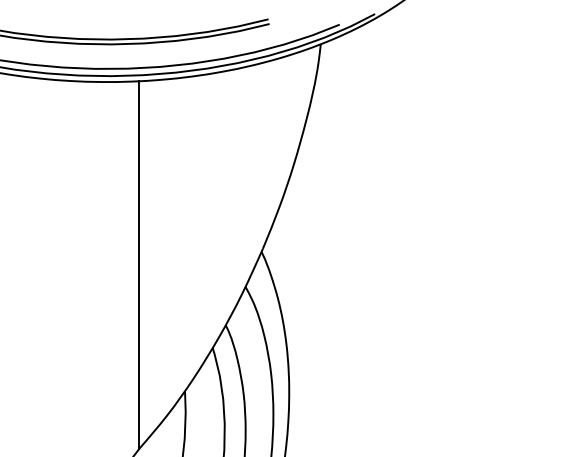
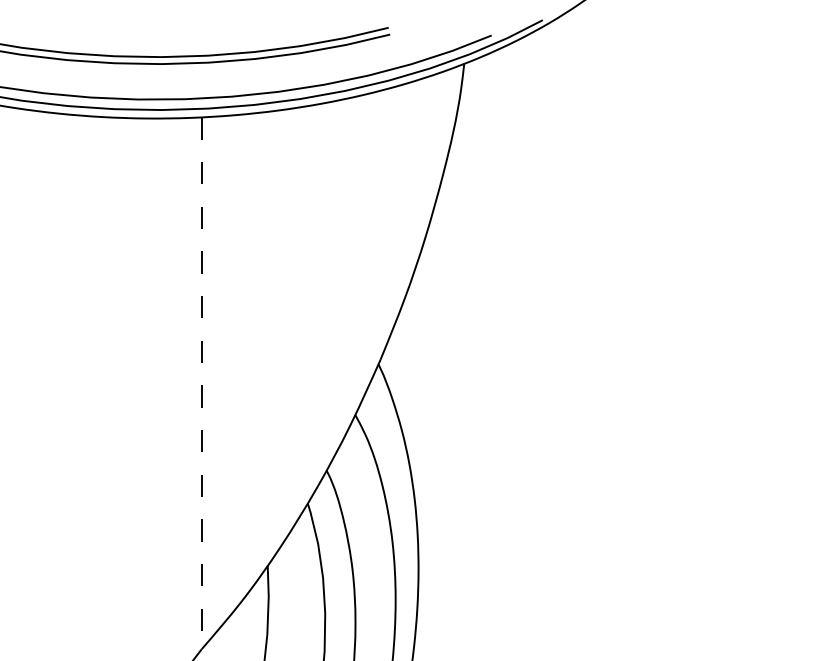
line: (139, 264) -> (201, 382), solid -> dashed

